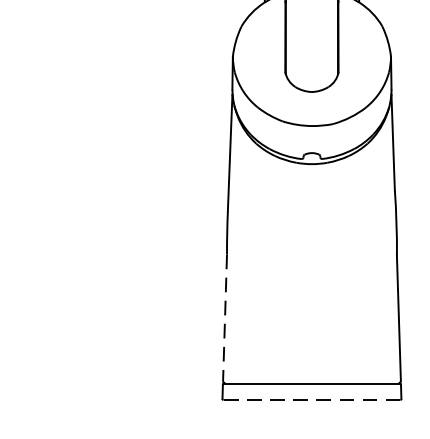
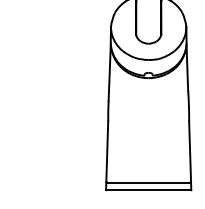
line: (225, 318) -> (107, 151), dashed -> solid
line: (311, 400) -> (148, 190), dashed -> solid

